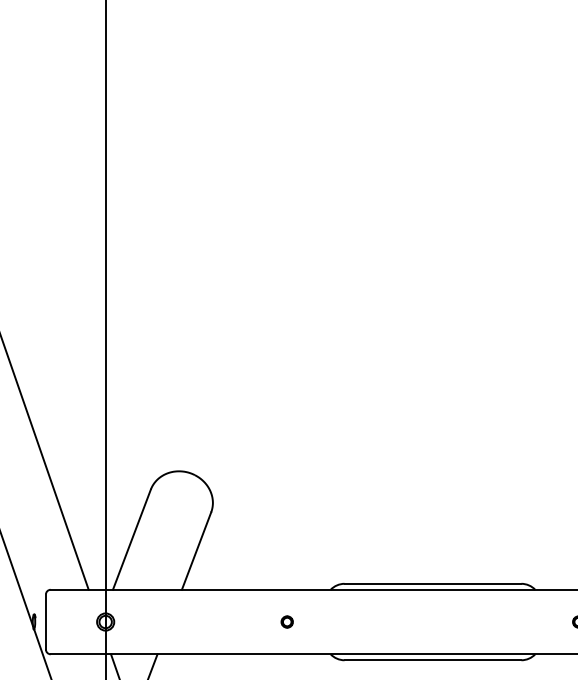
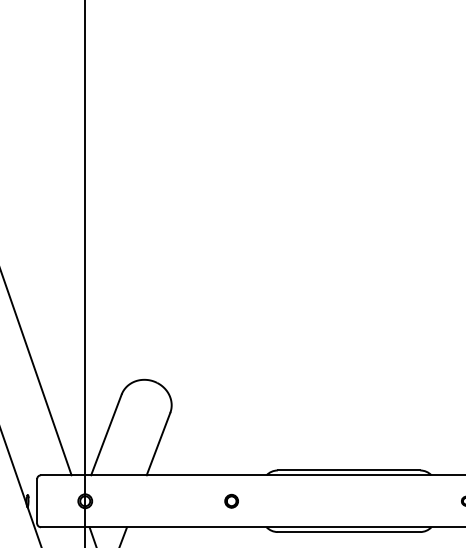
part: (286, 621) -> (230, 500), size x1.4

